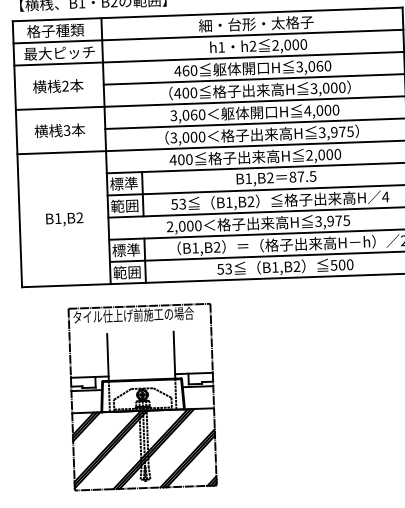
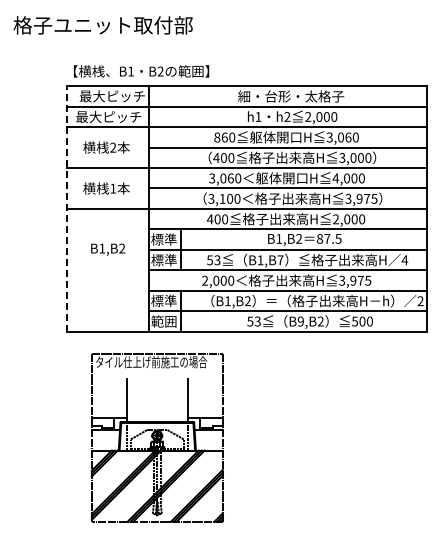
text: (61, 30) -> (111, 96), 格子種類 -> 最大ピッチ
text: (178, 71) -> (217, 137), 460 -> 860
text: (67, 130) -> (113, 188), 3 -> 1
text: (185, 137) -> (222, 198), 3,000 -> 3,100
line: (17, 153) -> (66, 208), solid -> dashed
text: (250, 202) -> (280, 260), B1,B2 -> B1,B7
text: (124, 206) -> (163, 260), 範囲 -> 標準
text: (65, 219) -> (108, 249), moved
text: (274, 267) -> (300, 321), B1,B2 -> B9,B2
part: (141, 396) -> (156, 437), moved

